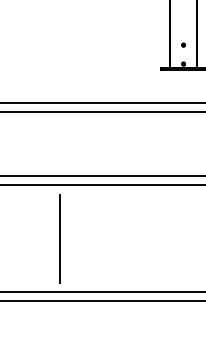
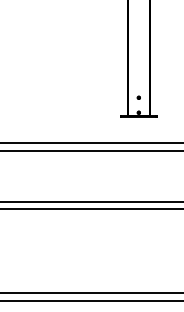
line: (59, 239) -> (40, 251), removed

